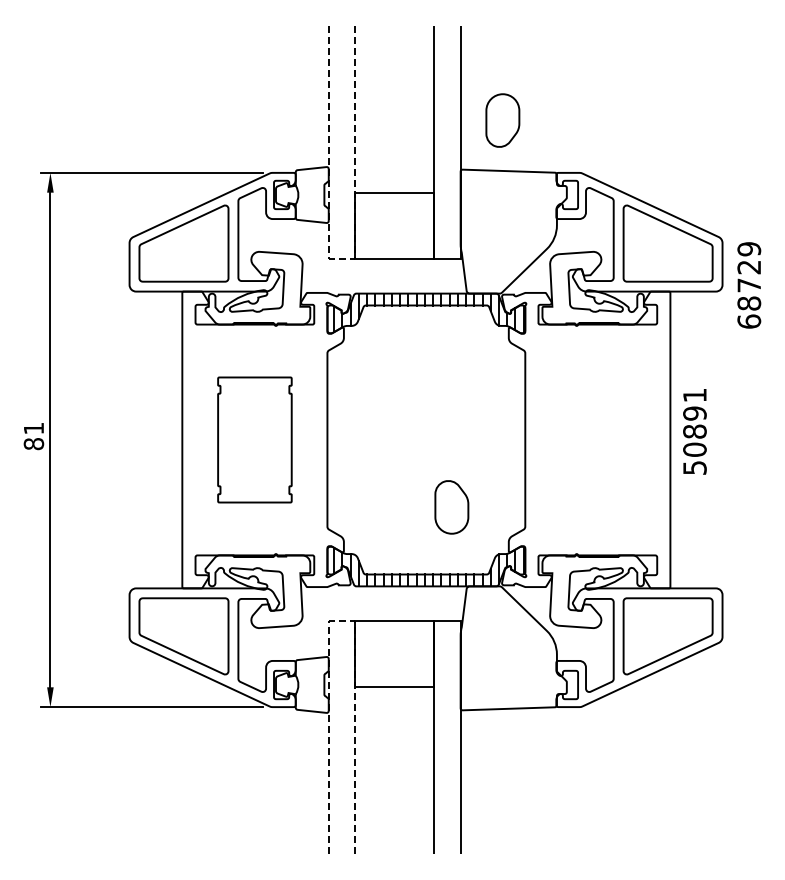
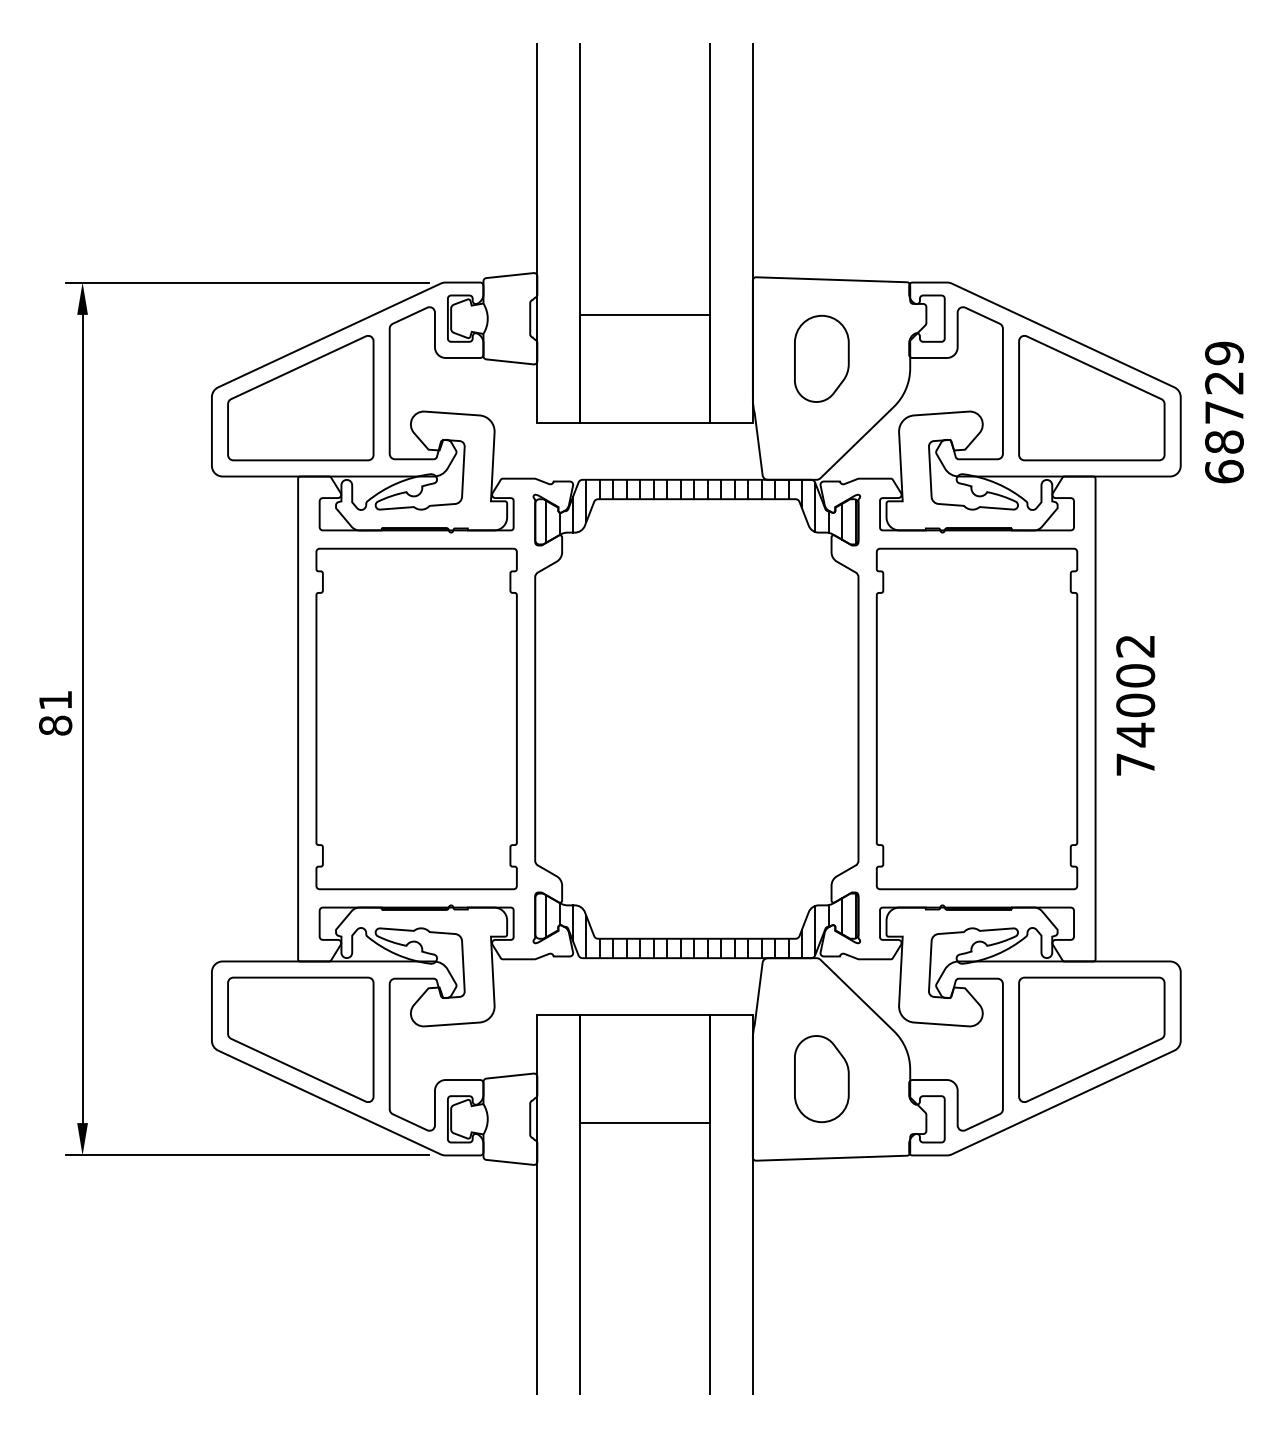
part: (502, 120) -> (821, 358), moved
line: (342, 258) -> (559, 422), dashed -> solid
text: (749, 285) -> (1224, 412), moved
text: (694, 431) -> (1134, 705), 50891 -> 74002
part: (254, 439) -> (416, 718), size x1.67
part: (597, 439) -> (976, 718), added
part: (451, 507) -> (821, 1079), moved
line: (342, 621) -> (559, 1015), dashed -> solid

